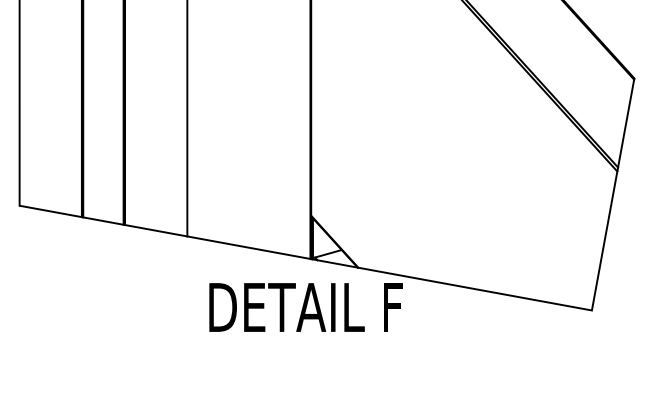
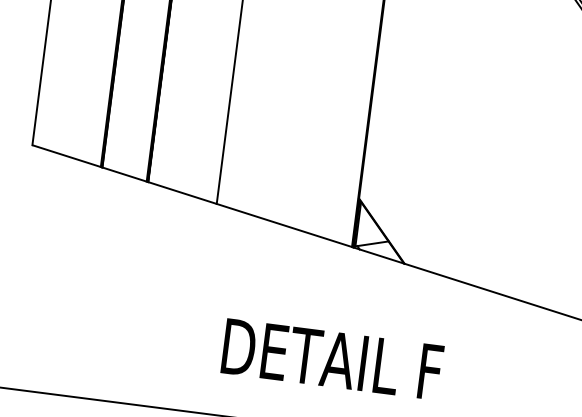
text: (305, 307) -> (331, 359), moved

